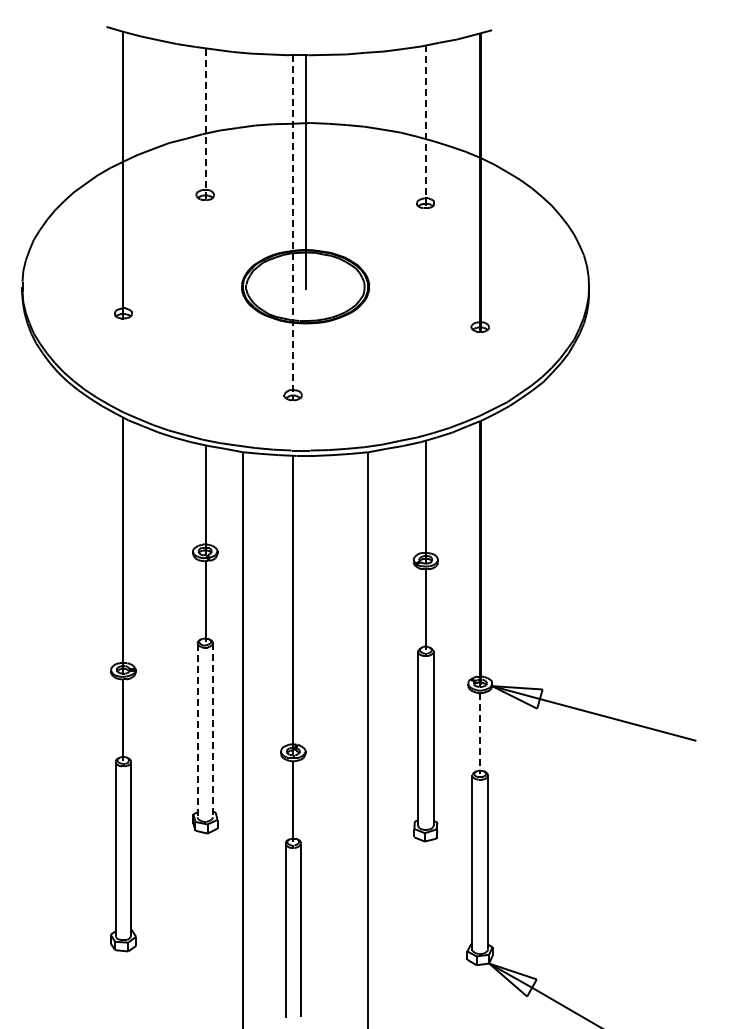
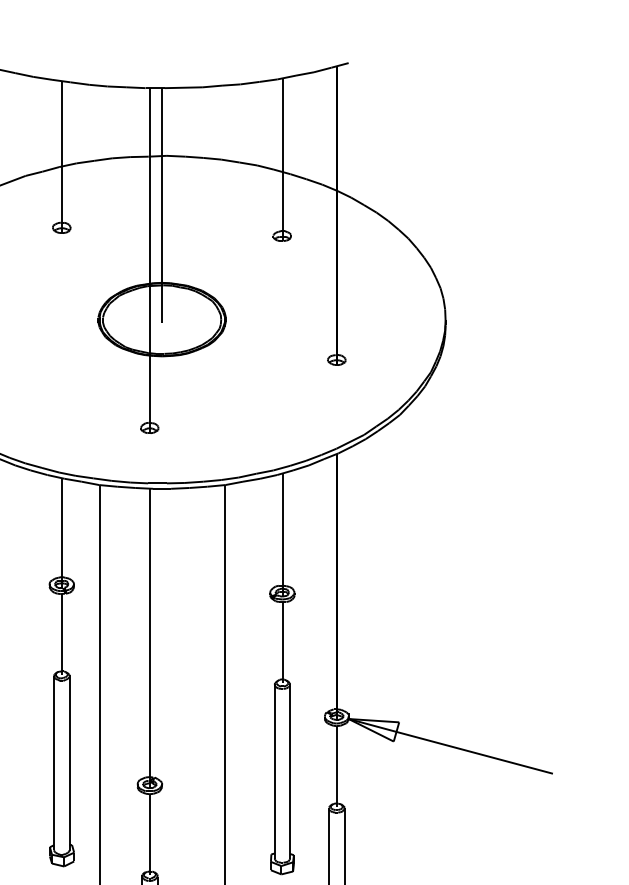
line: (205, 124) -> (62, 157), dashed -> solid
line: (426, 127) -> (283, 160), dashed -> solid
line: (293, 227) -> (150, 260), dashed -> solid
line: (197, 730) -> (54, 763), dashed -> solid
line: (213, 730) -> (70, 763), dashed -> solid
line: (479, 734) -> (336, 767), dashed -> solid

